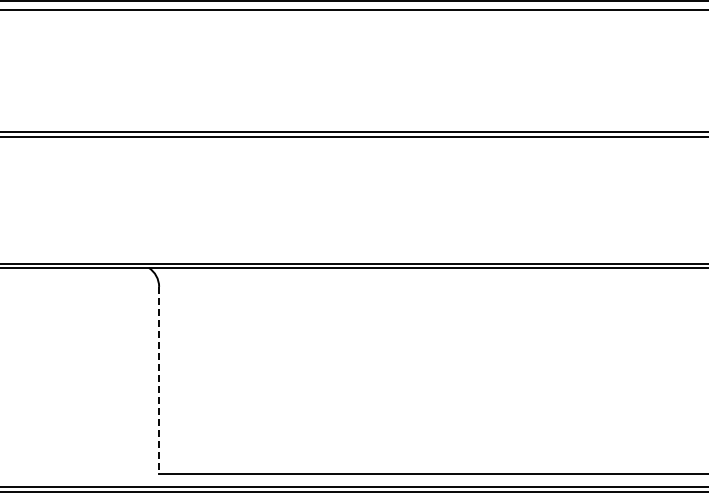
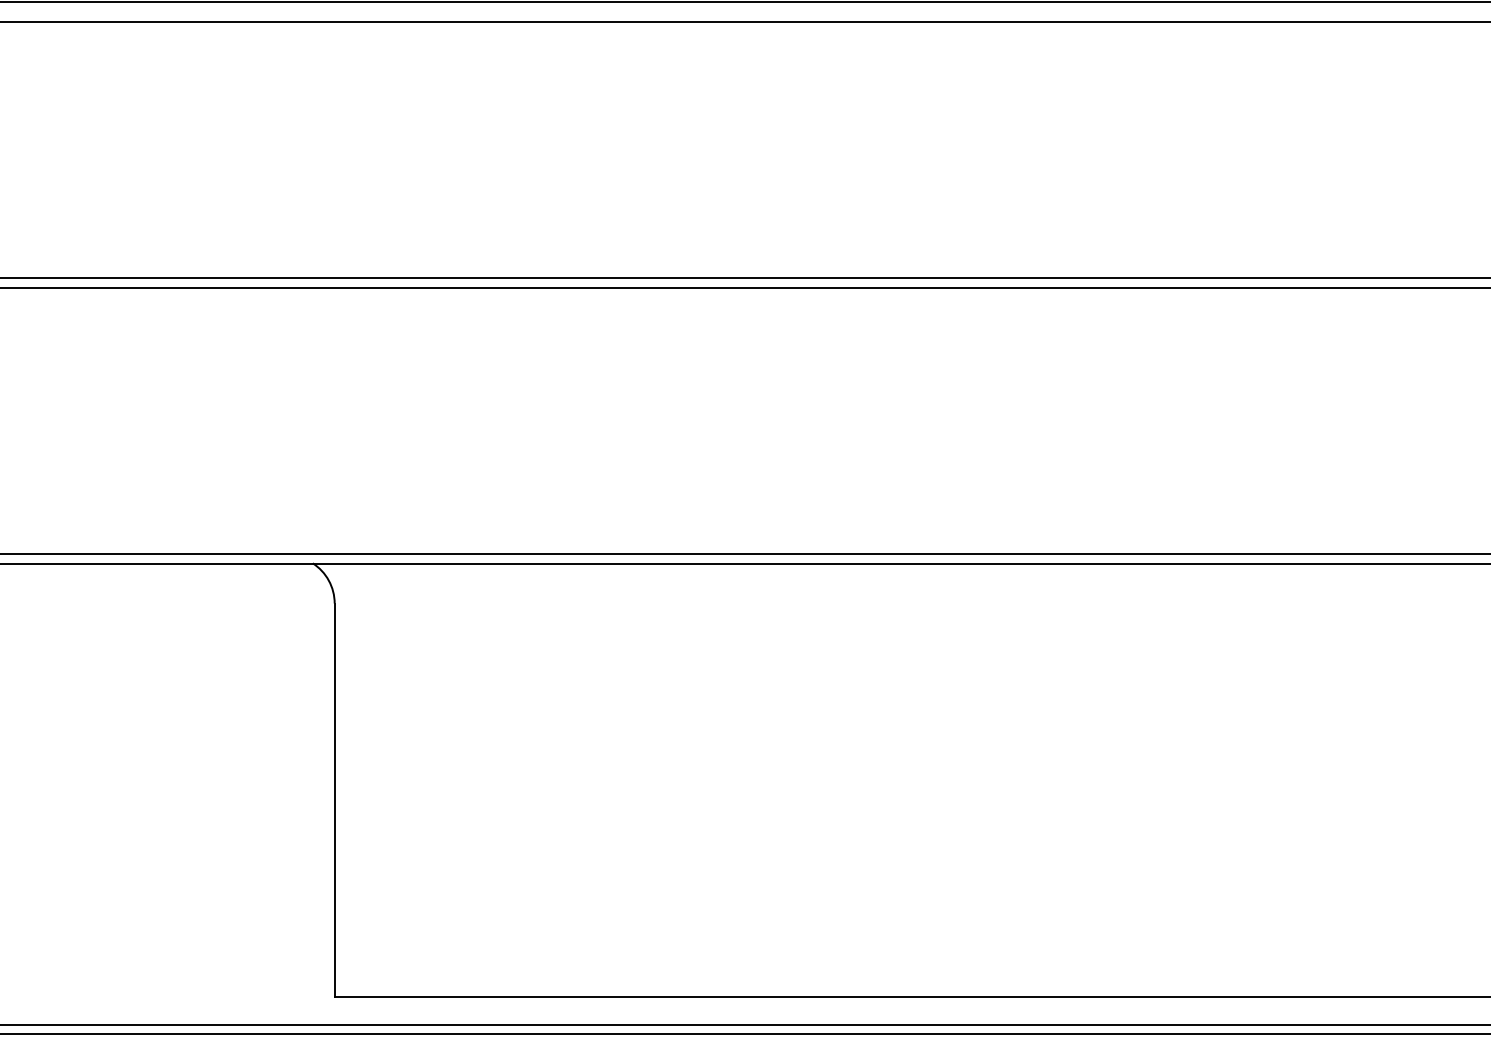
line: (159, 380) -> (335, 800), dashed -> solid

